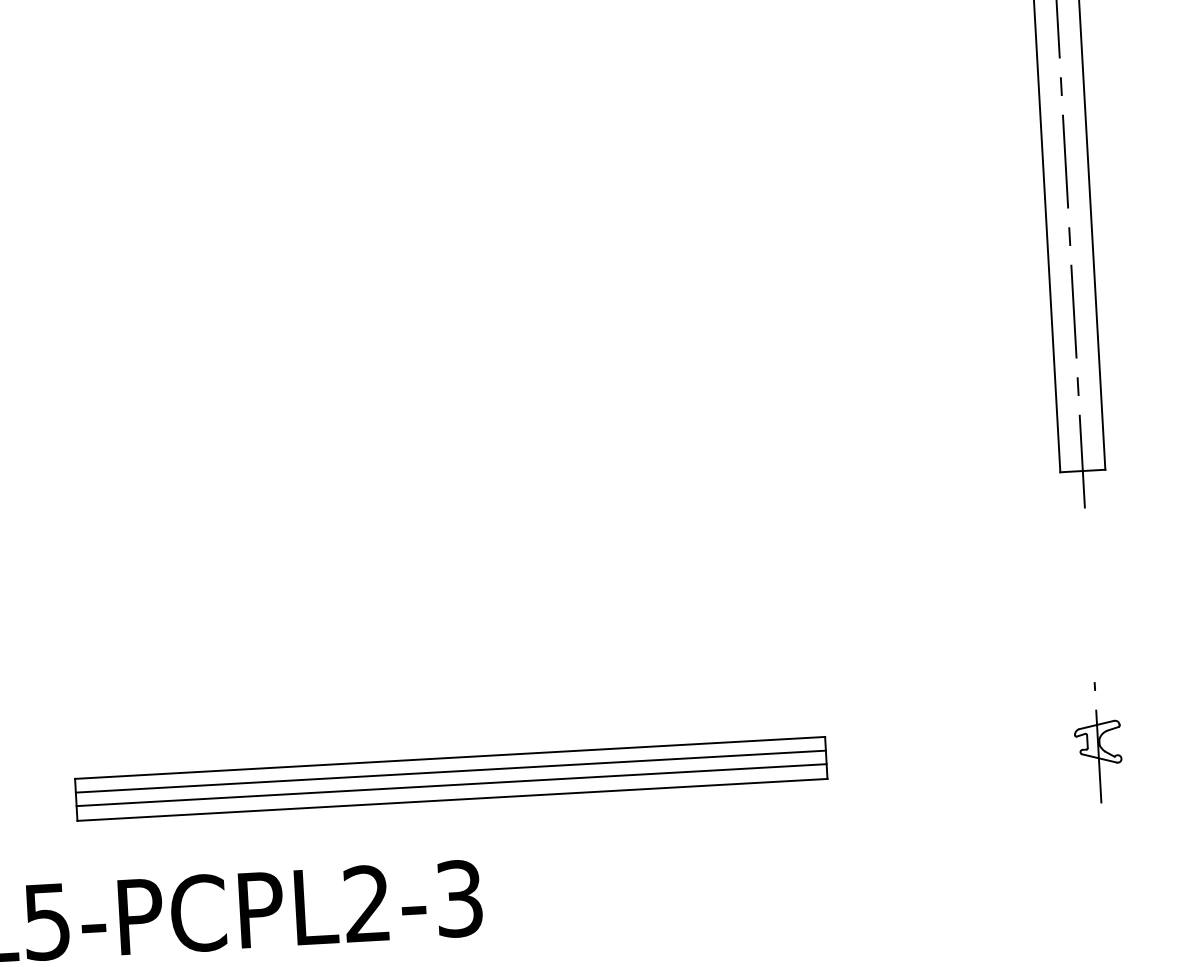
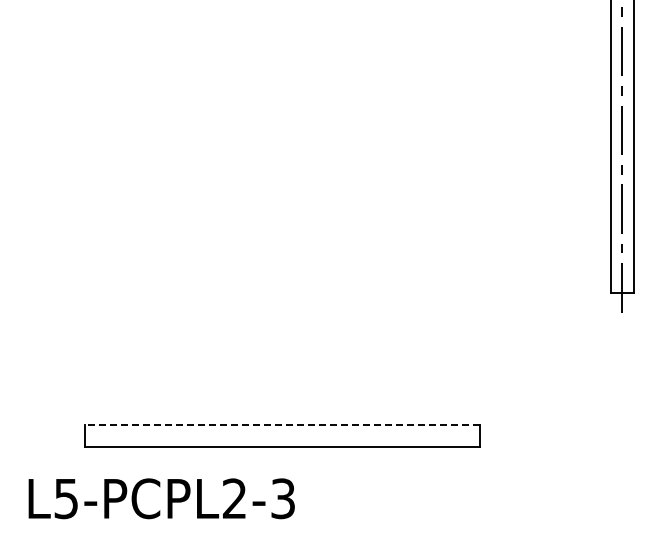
part: (1098, 742) -> (622, 435), removed
line: (448, 757) -> (281, 424), solid -> dashed
line: (451, 770) -> (282, 431), removed
line: (451, 786) -> (282, 439), removed

